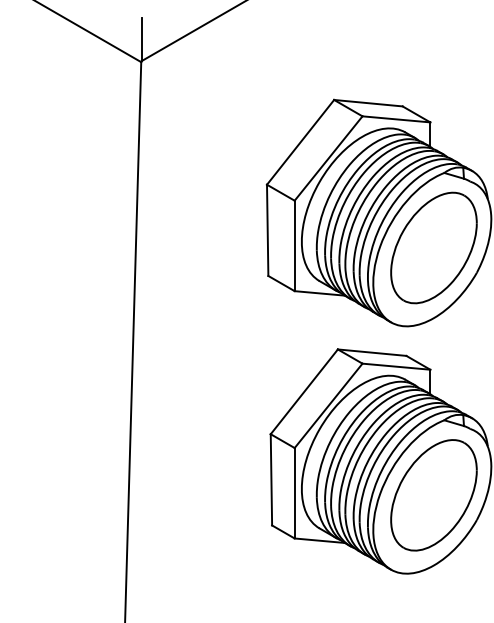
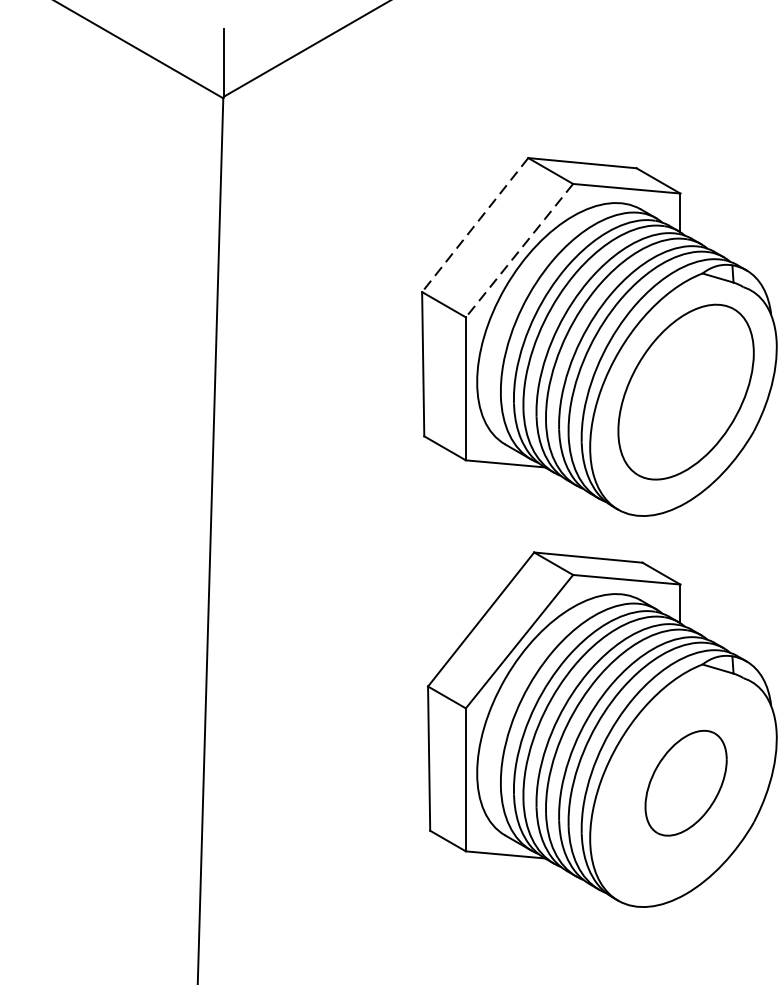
line: (300, 142) -> (475, 225), solid -> dashed
line: (328, 158) -> (519, 250), solid -> dashed
part: (433, 495) -> (685, 783), size x0.6

